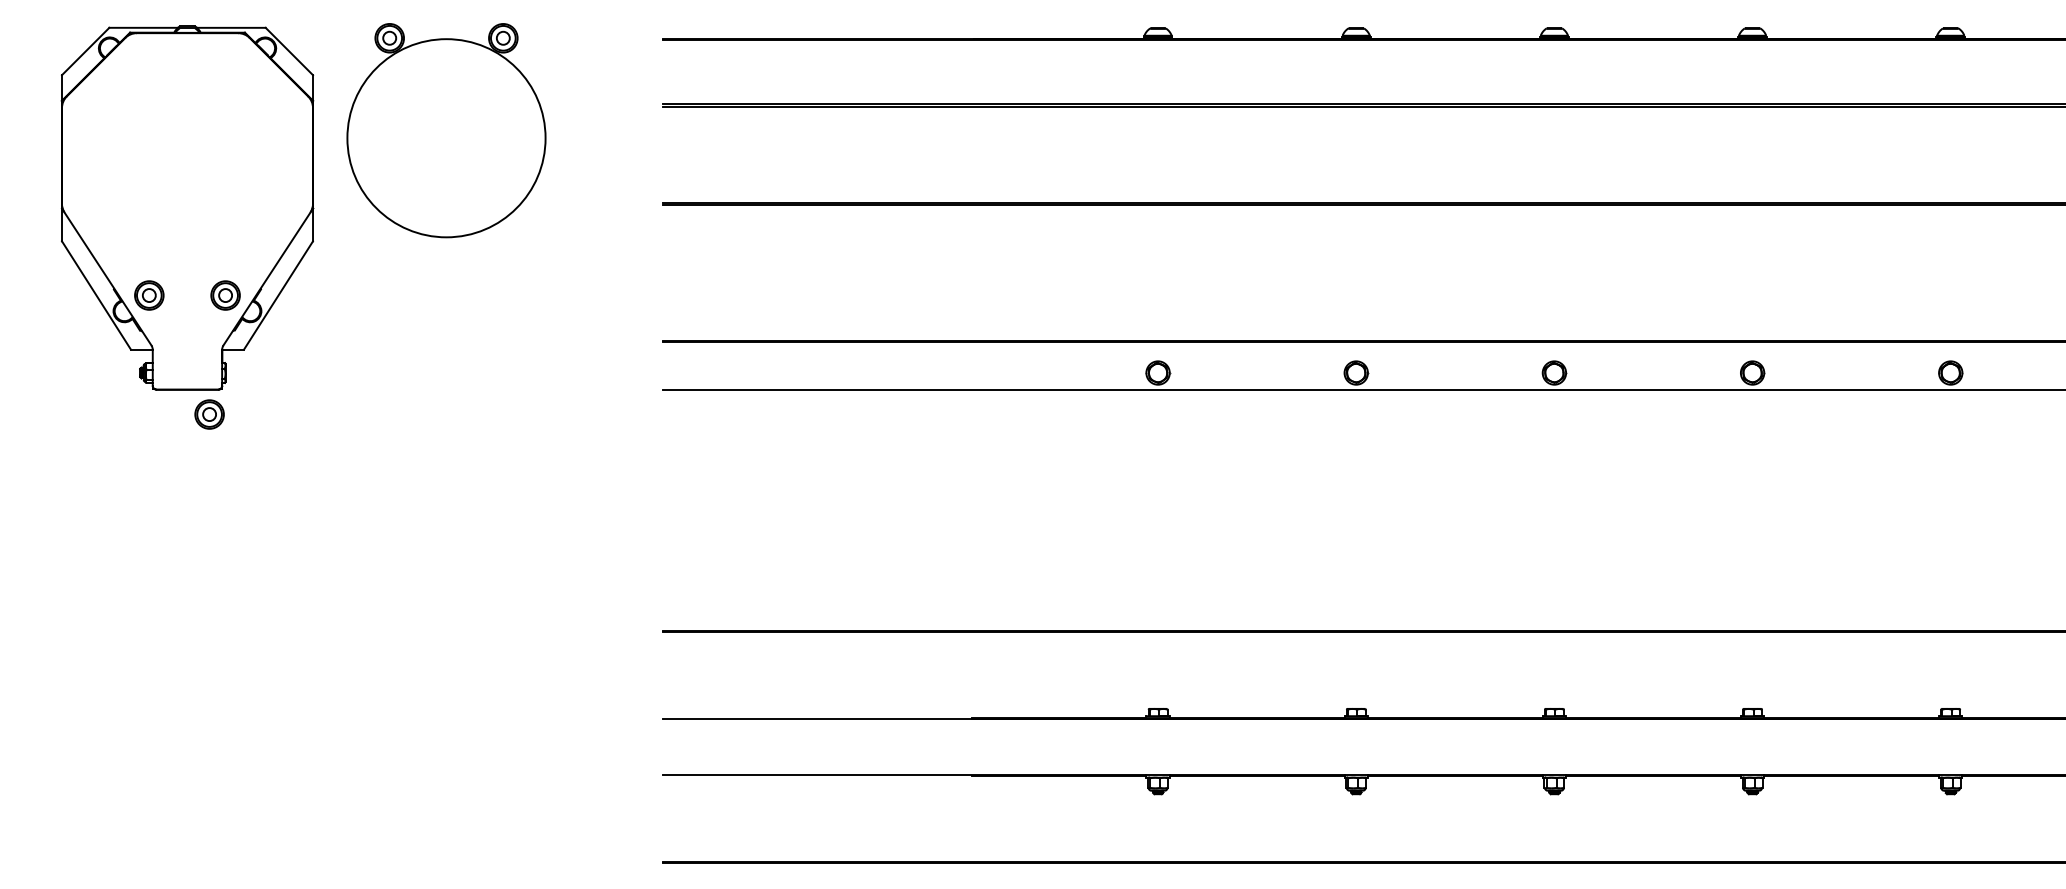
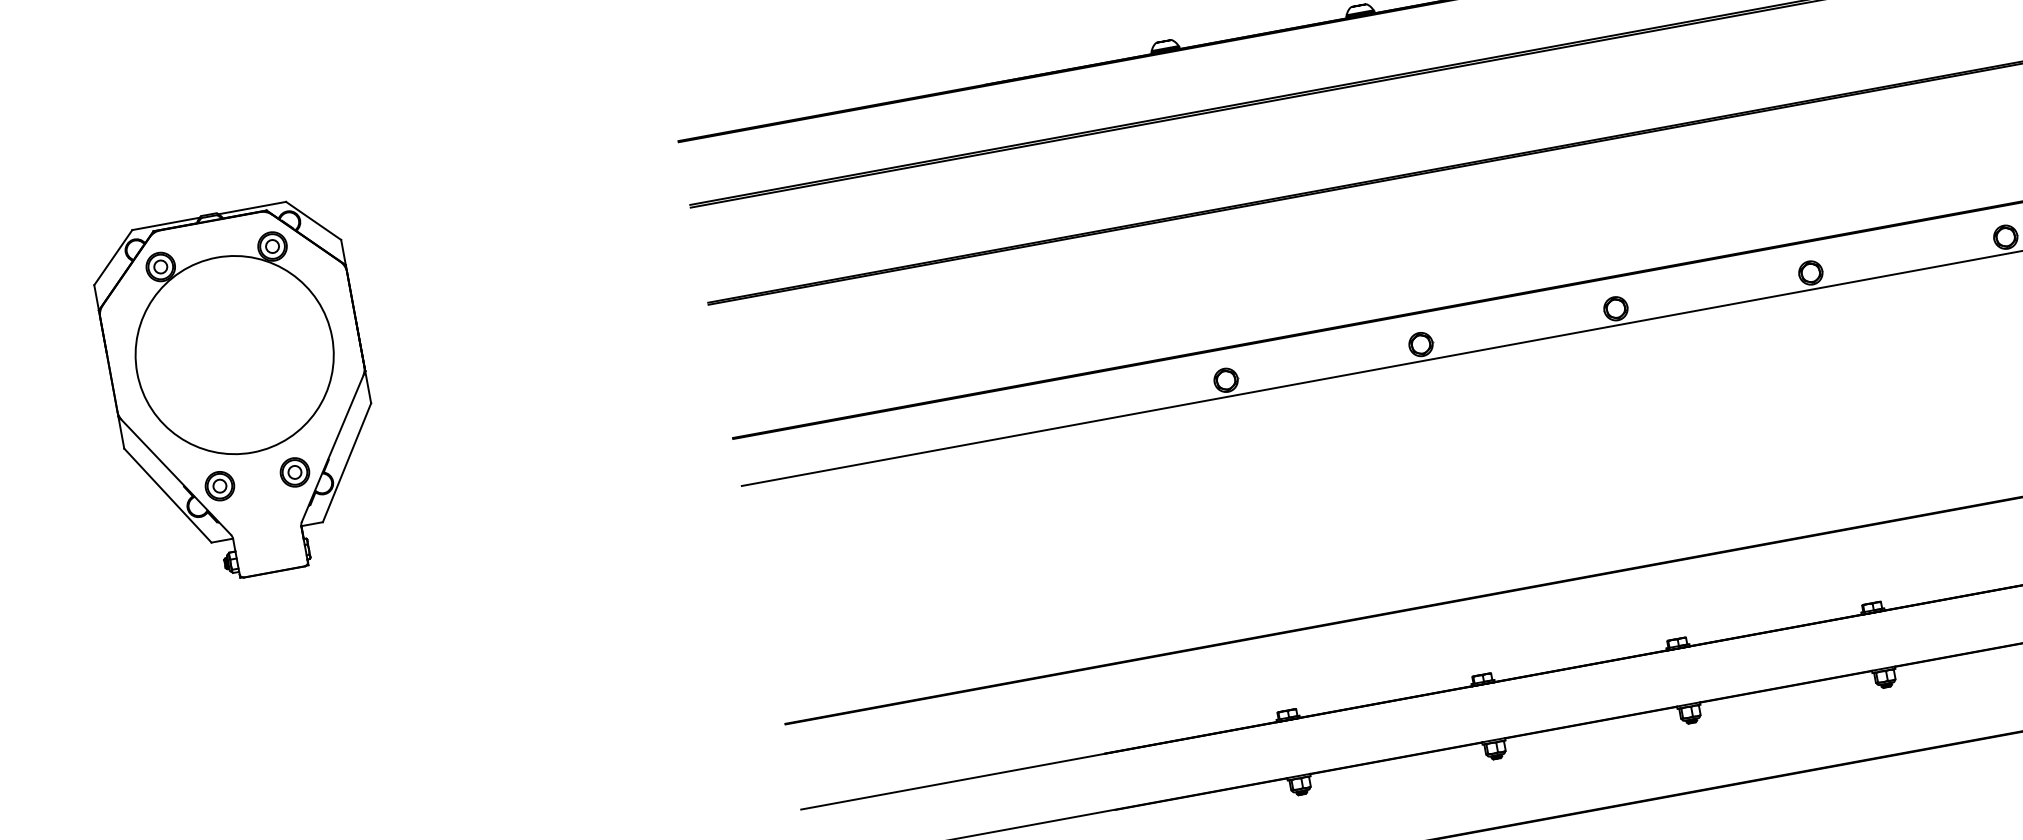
part: (446, 130) -> (233, 347), moved
part: (209, 414) -> (300, 592), removed

